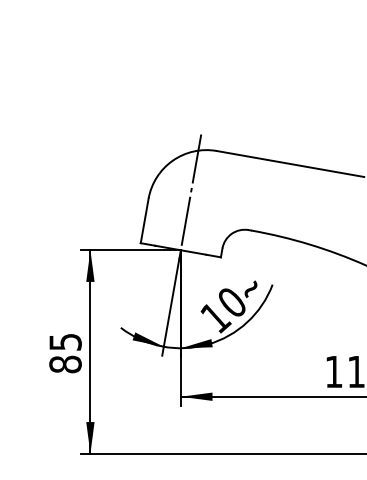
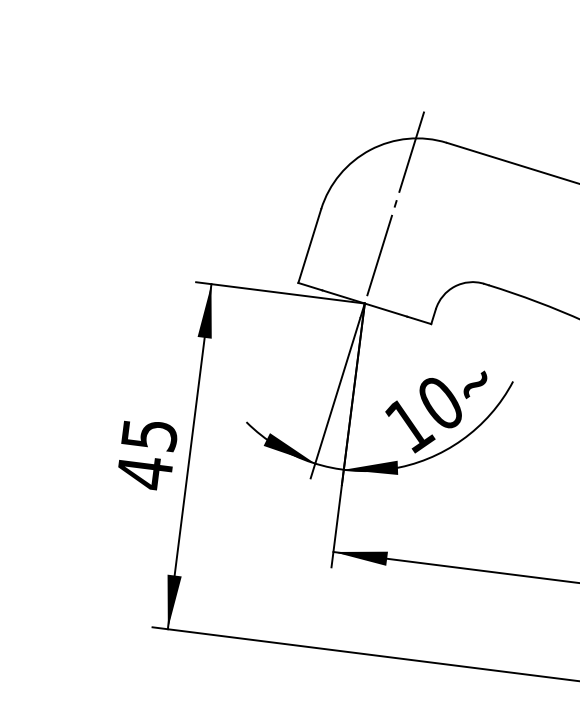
text: (65, 364) -> (144, 472), 85 -> 45

